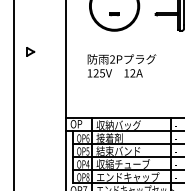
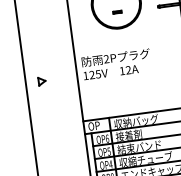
part: (30, 51) -> (41, 80), moved
text: (121, 65) -> (116, 63), moved

